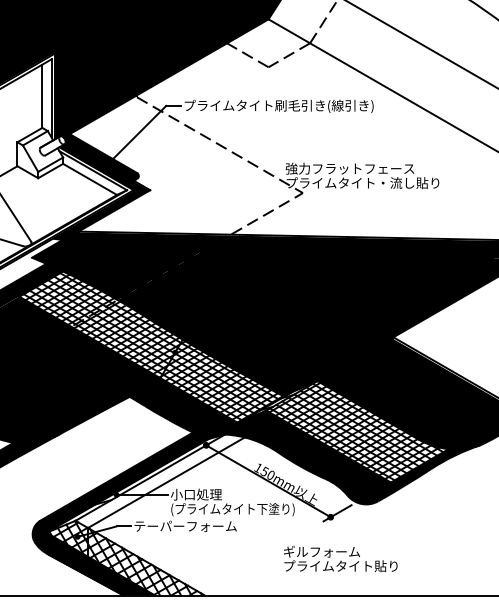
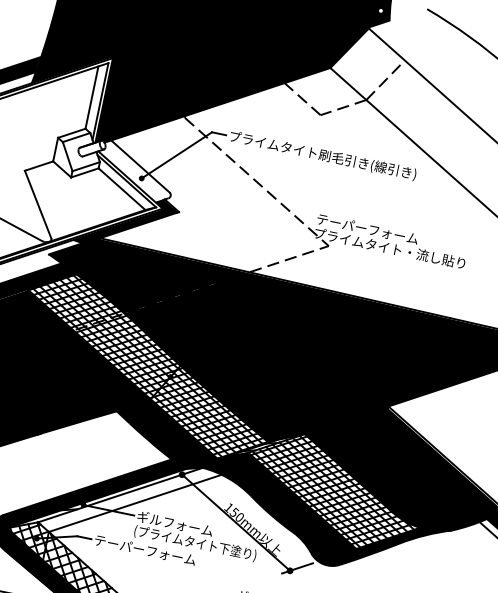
fill: (98, 159) -> (134, 171), removed
text: (349, 168) -> (379, 231), 強力フラットフェース -> テーパーフォーム
text: (208, 494) -> (174, 523), 小口処理 -> ギルフォーム

